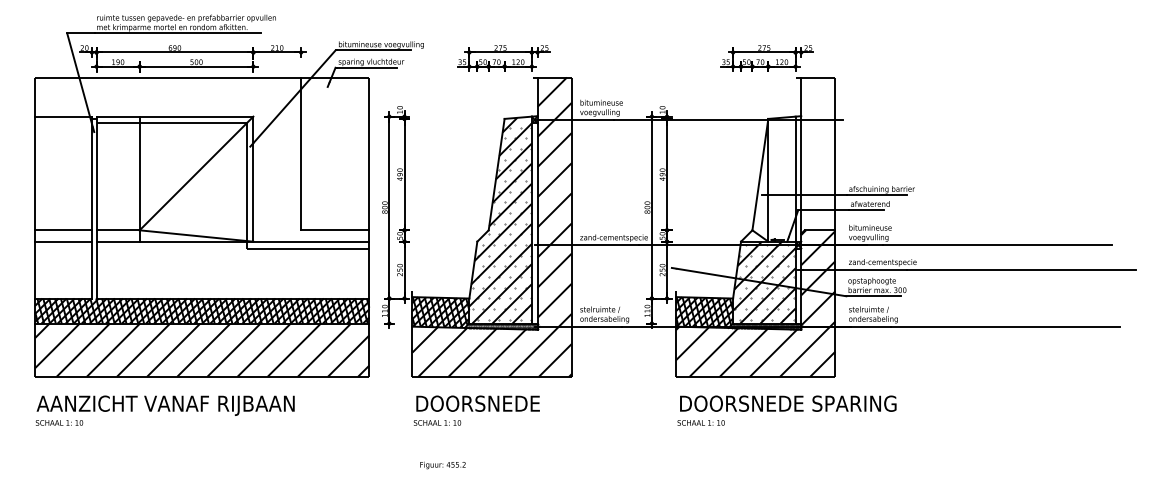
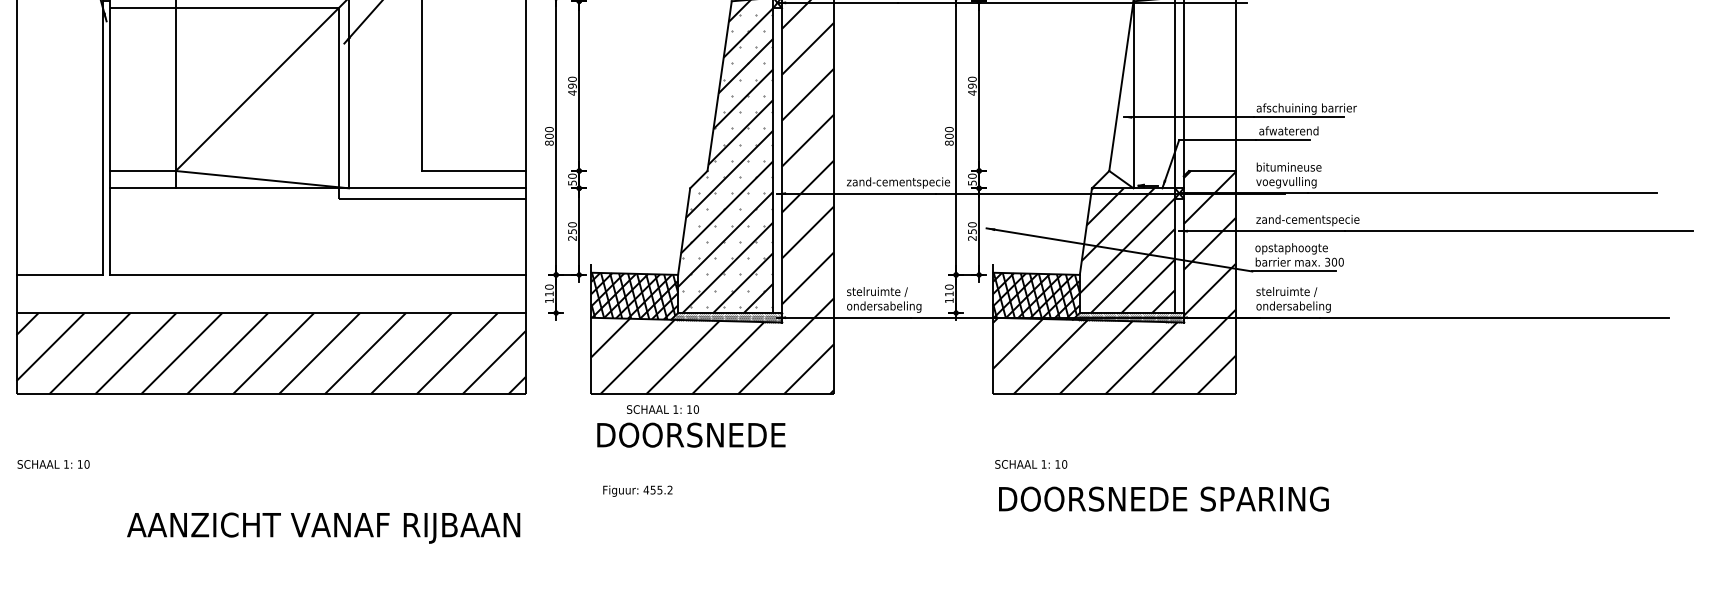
line: (63, 230) -> (59, 171), removed
line: (63, 241) -> (59, 188), removed
hatch: (763, 281) -> (1126, 248), removed
hatch: (202, 310) -> (271, 293), removed
text: (788, 403) -> (1164, 498), moved
text: (165, 405) -> (323, 527), moved
text: (437, 422) -> (663, 408), moved
text: (442, 465) -> (637, 491), moved

